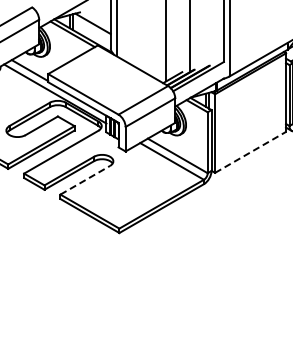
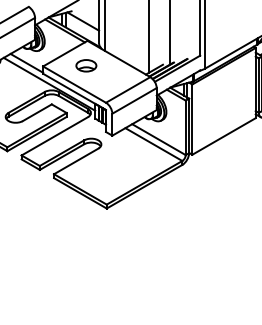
part: (96, 73) -> (86, 65), added
line: (250, 152) -> (223, 136), dashed -> solid
line: (85, 180) -> (76, 161), dashed -> solid

